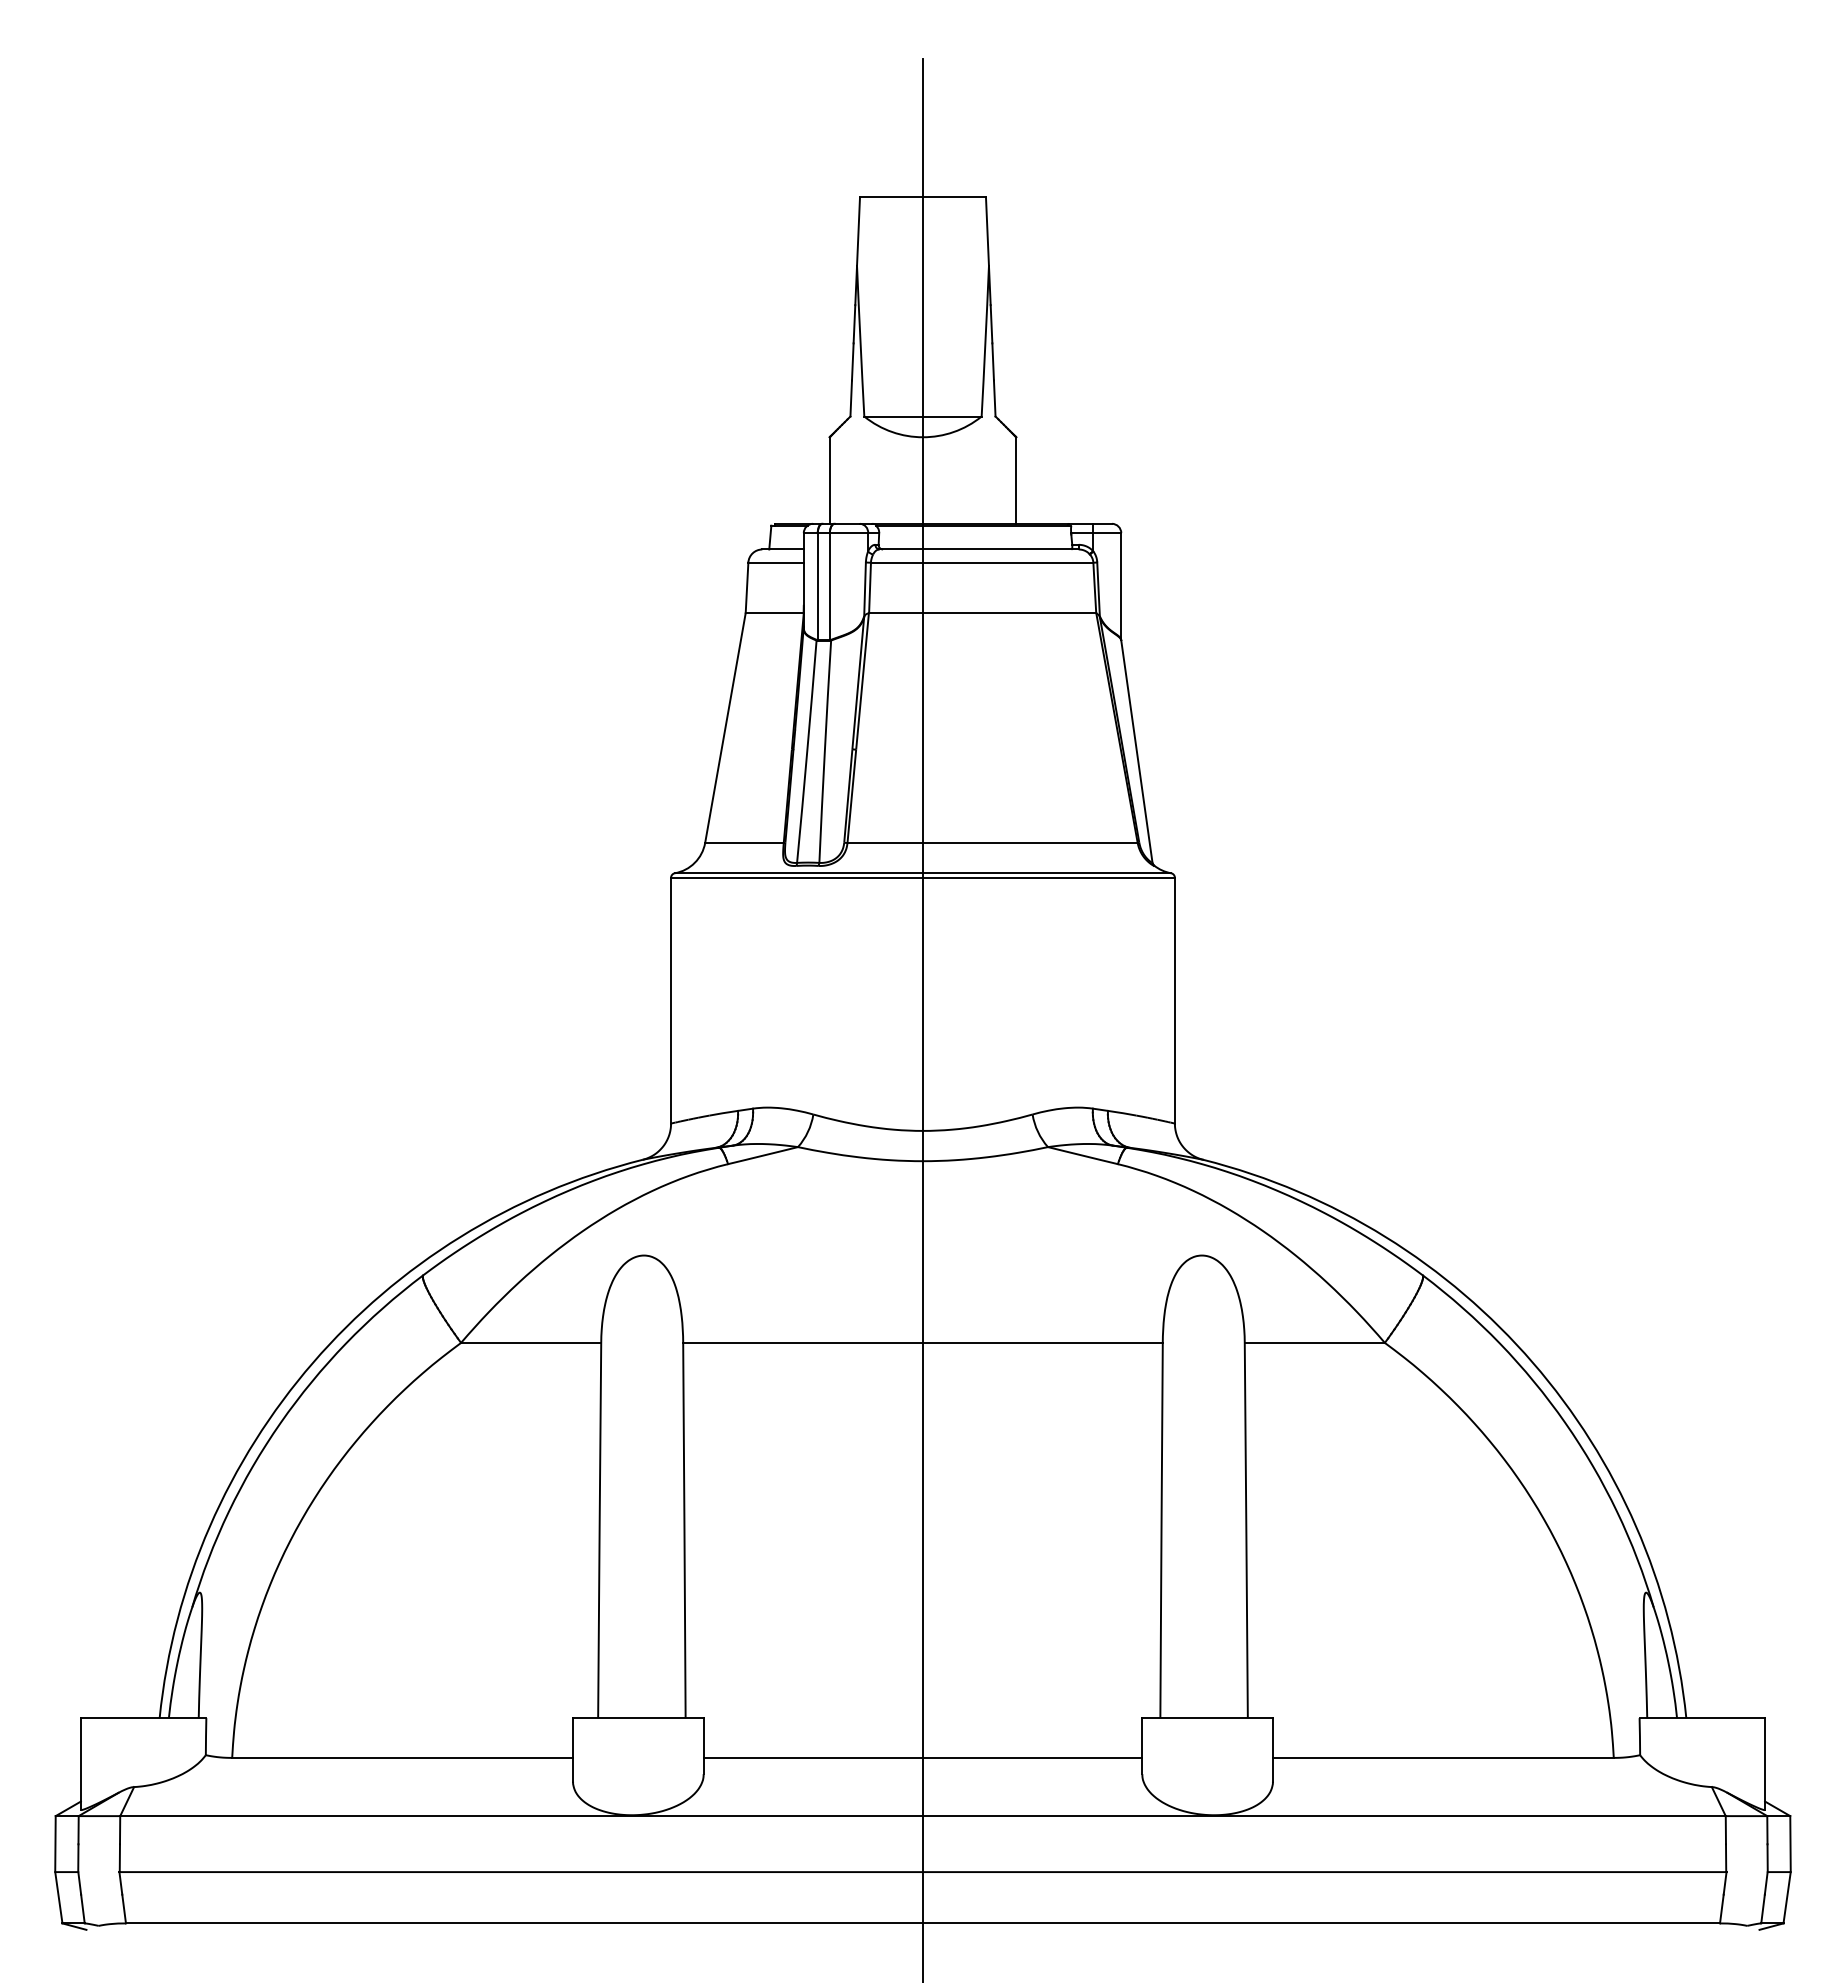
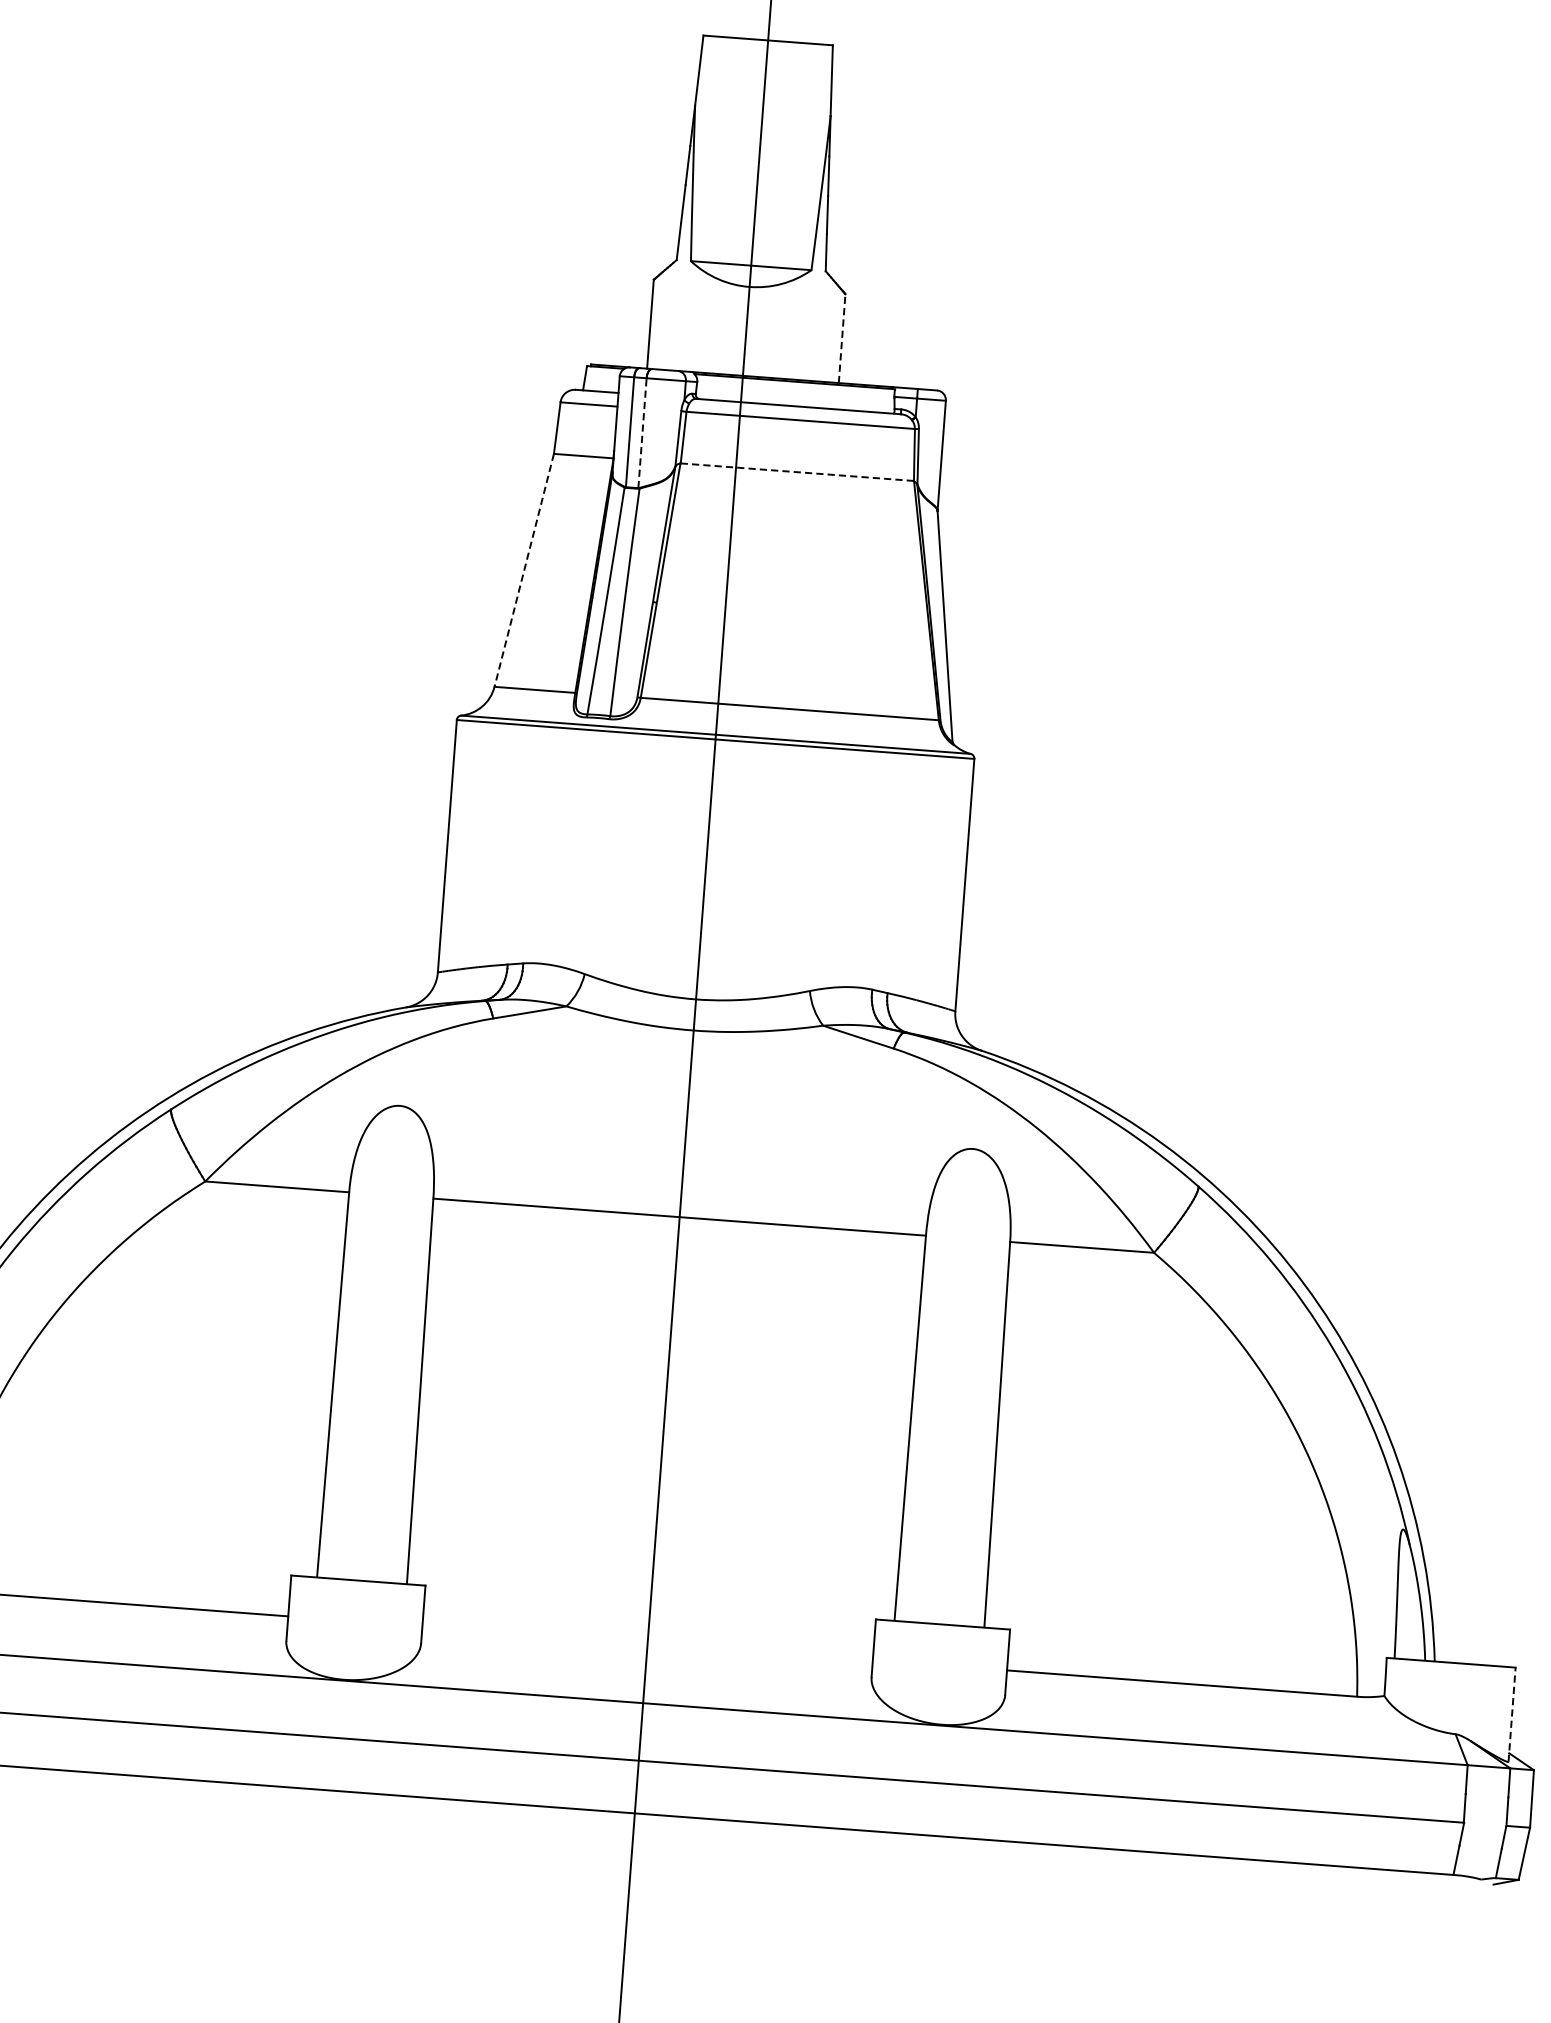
line: (1016, 480) -> (842, 338), solid -> dashed
line: (829, 586) -> (642, 433), solid -> dashed
line: (982, 613) -> (797, 472), solid -> dashed
line: (725, 728) -> (524, 570), solid -> dashed
line: (922, 1757) -> (647, 1642), removed
line: (1765, 1763) -> (1512, 1714), solid -> dashed

